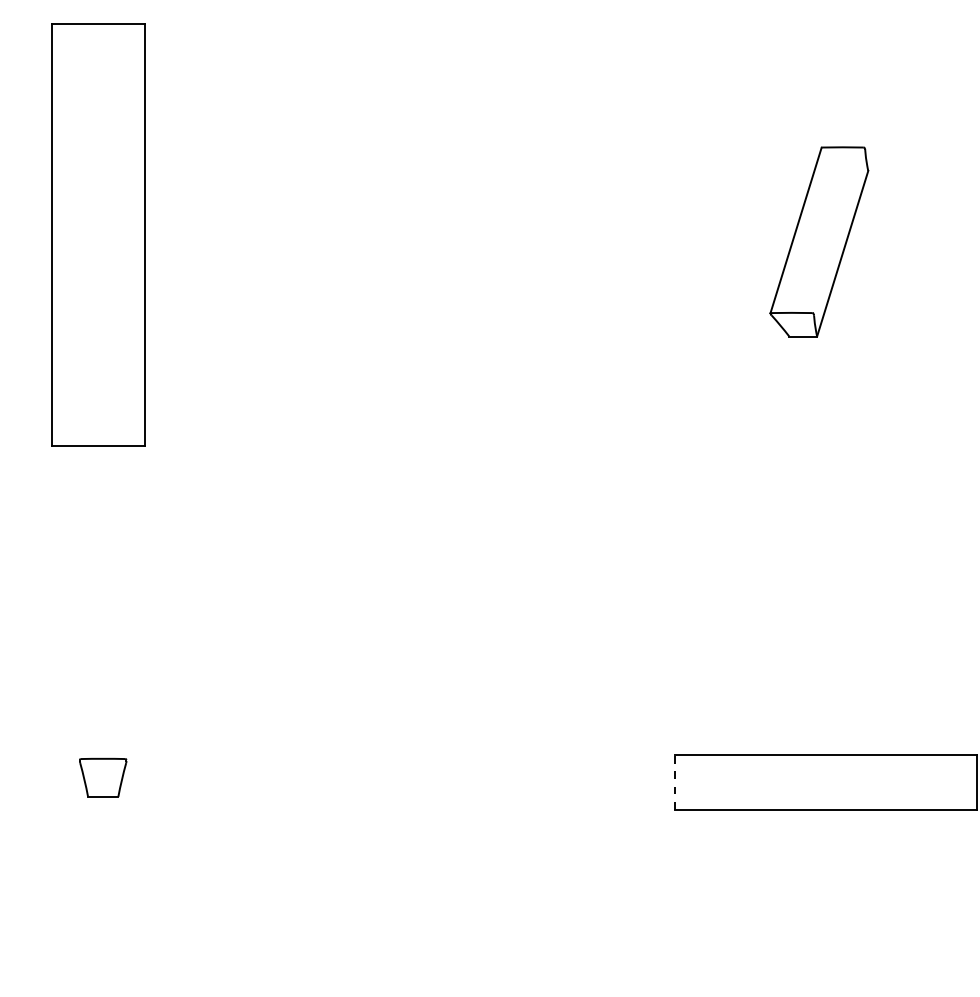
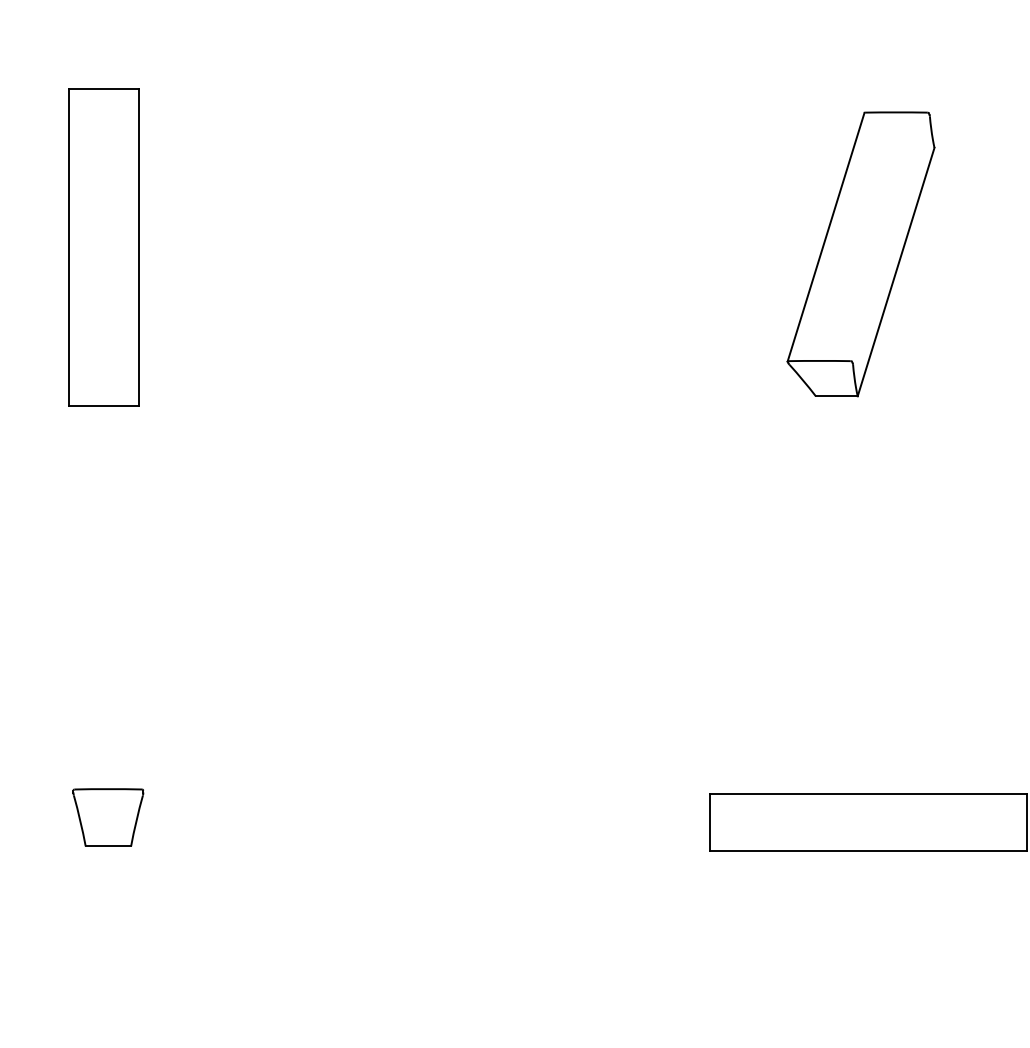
part: (98, 234) -> (103, 246), size x0.71
part: (819, 241) -> (861, 253), size x1.43
part: (103, 777) -> (108, 817), size x1.43
line: (675, 782) -> (709, 822), dashed -> solid

